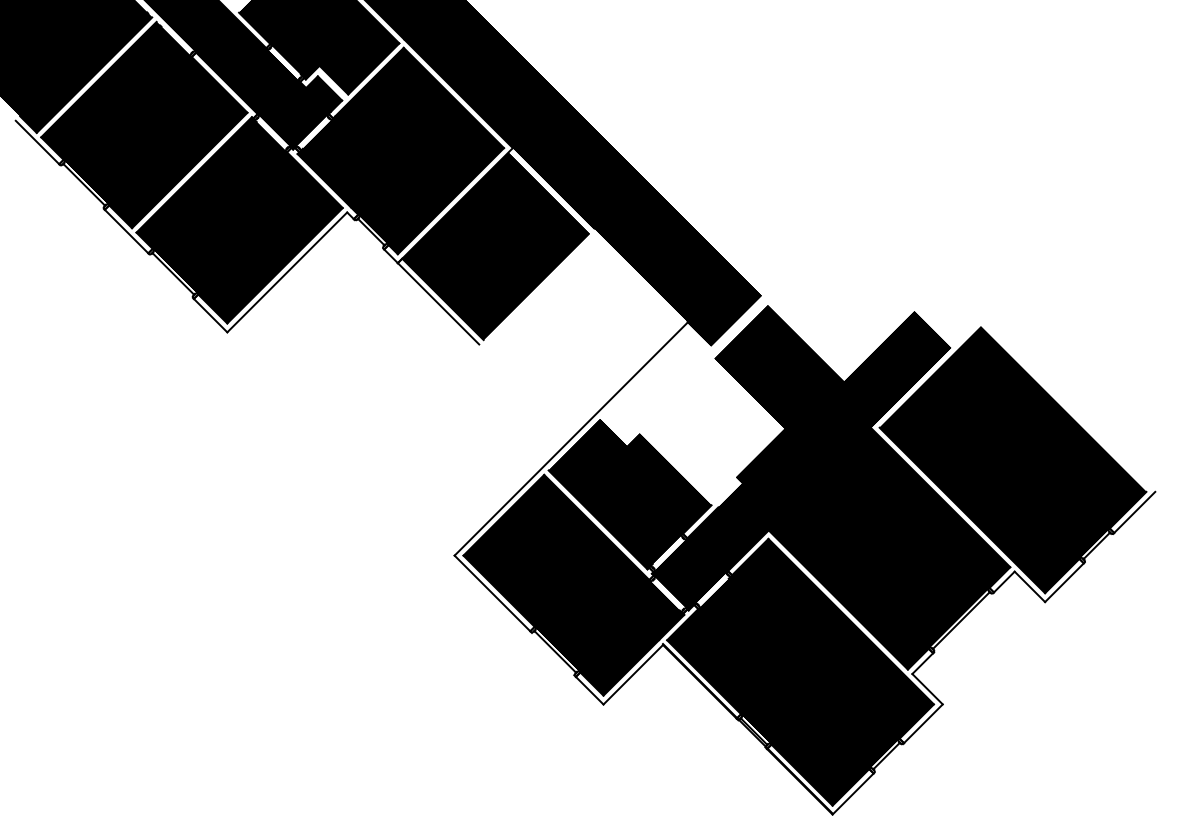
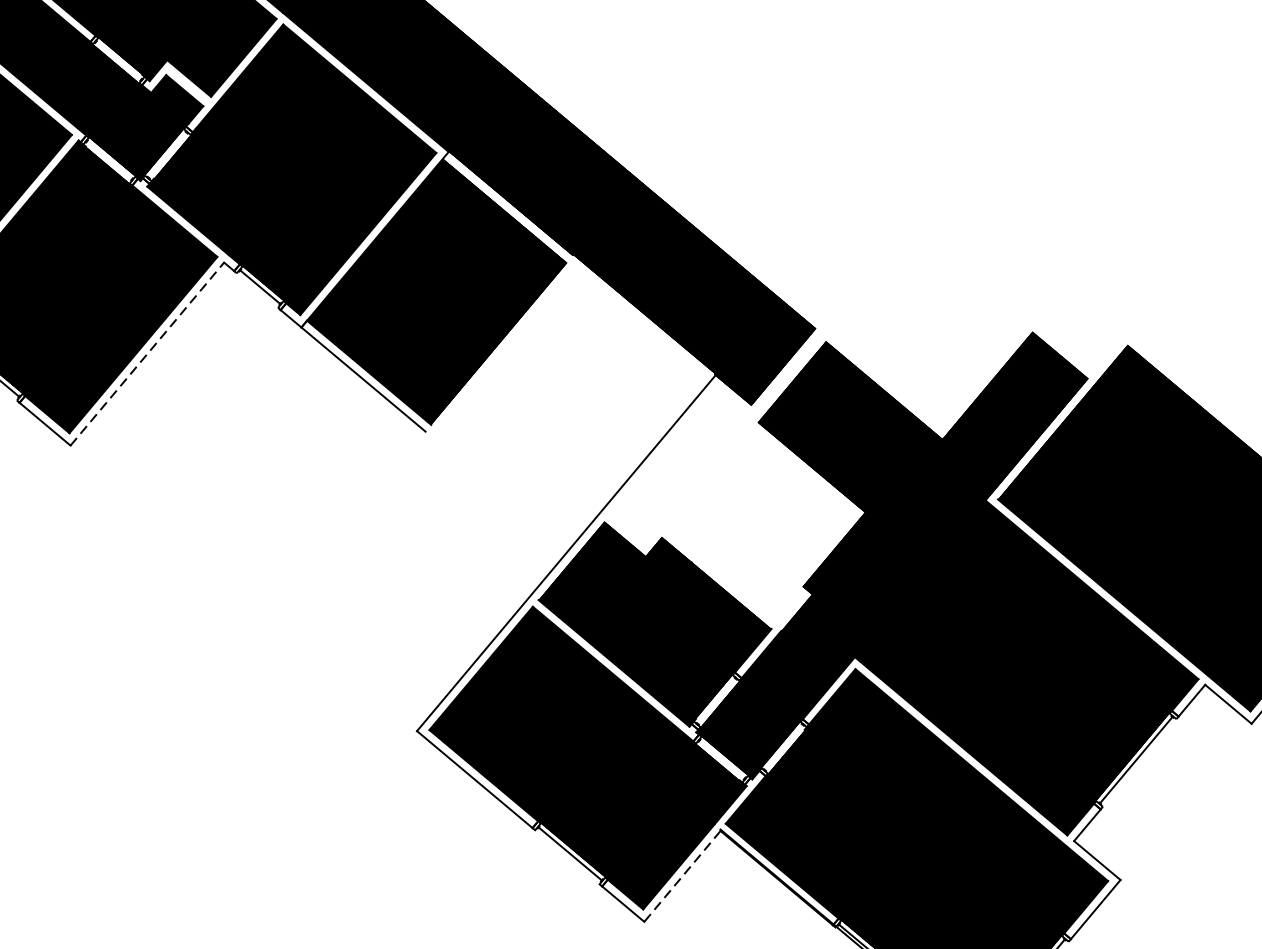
line: (287, 272) -> (147, 354), solid -> dashed
line: (632, 675) -> (681, 877), solid -> dashed

